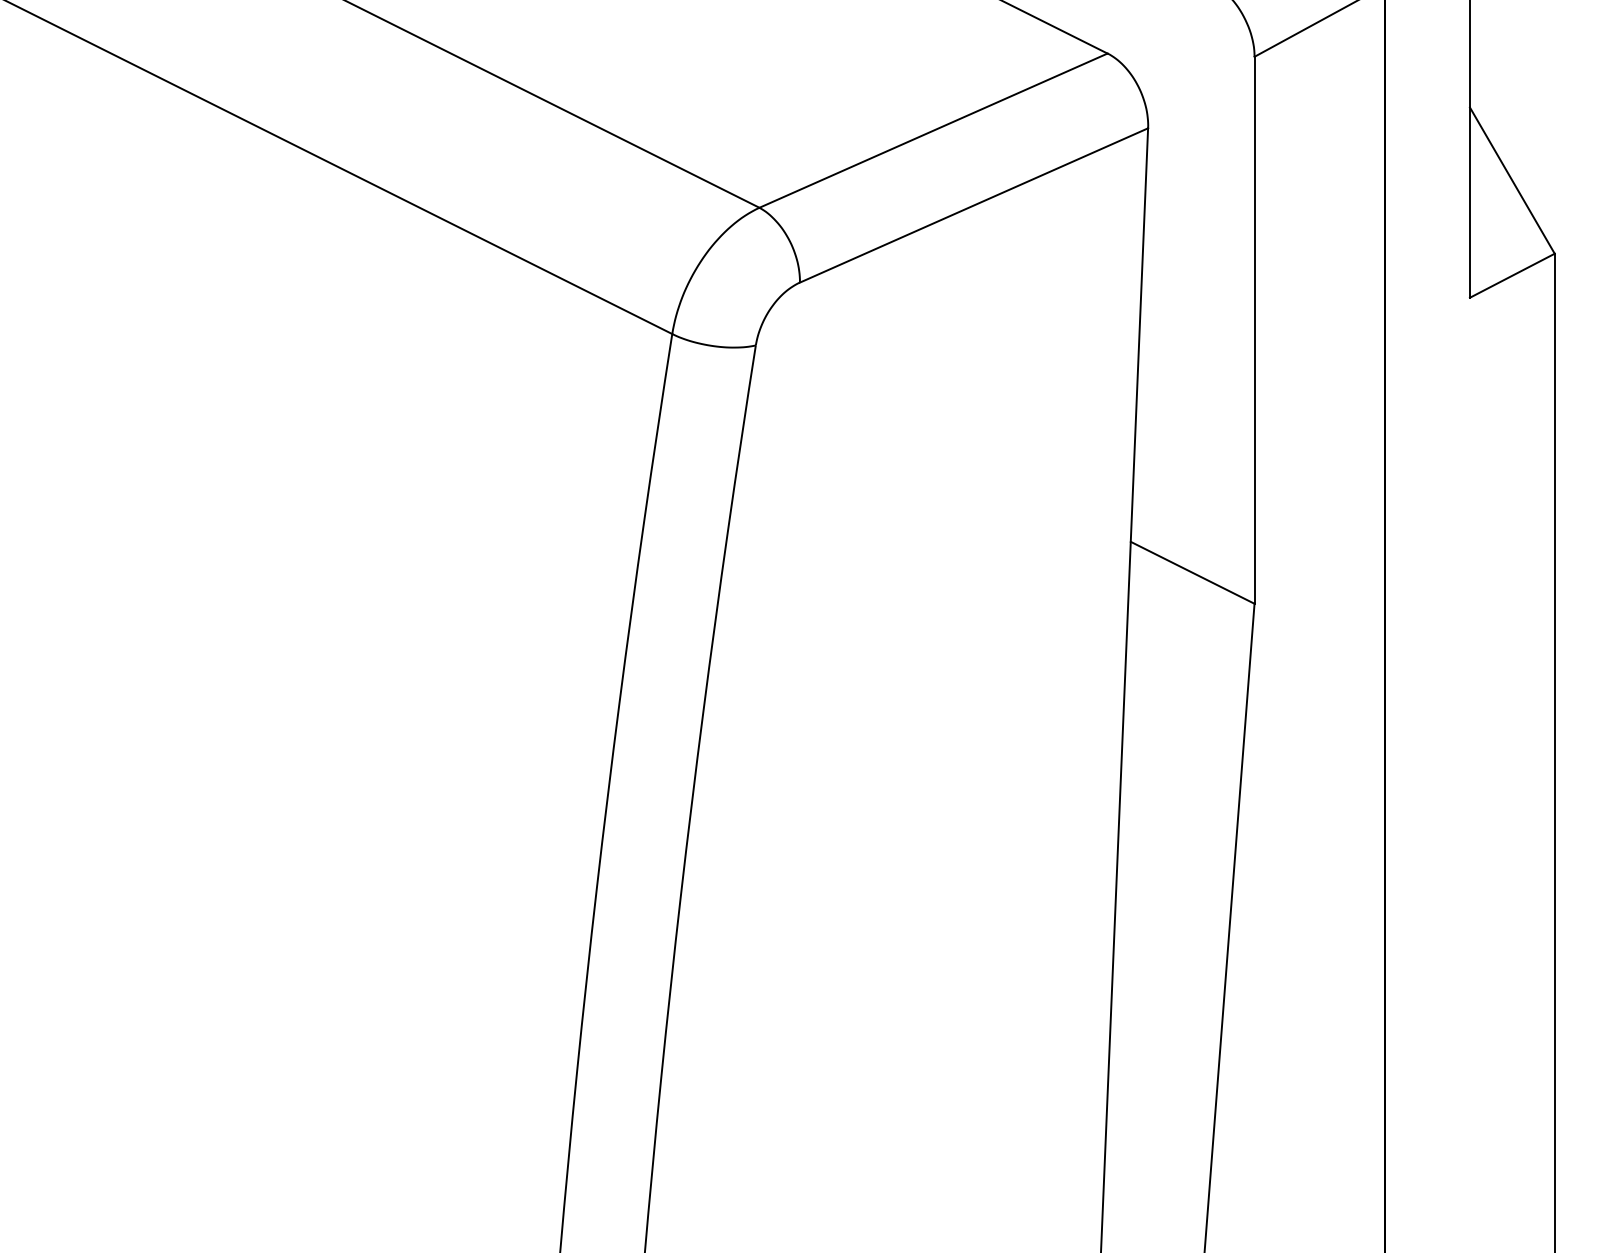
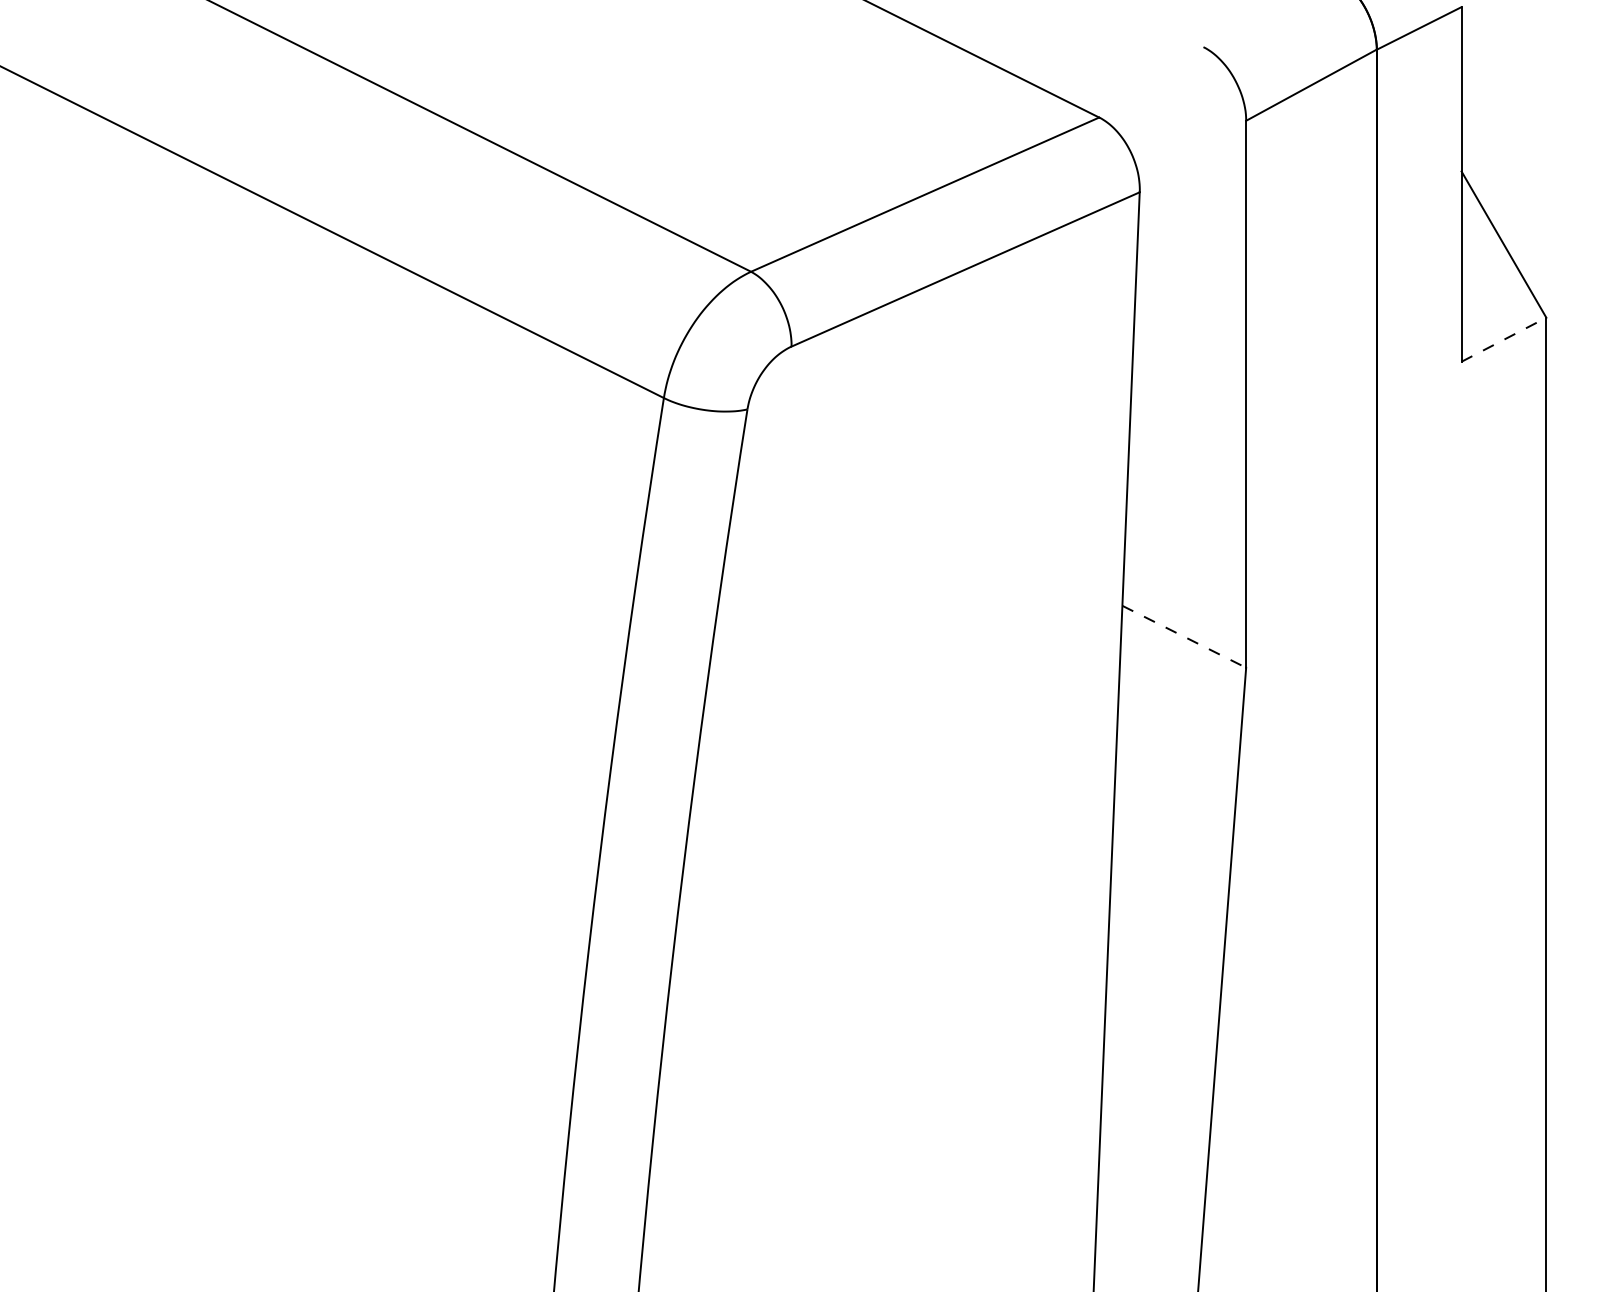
line: (1511, 275) -> (1503, 339), solid -> dashed
line: (1192, 573) -> (1184, 637), solid -> dashed

